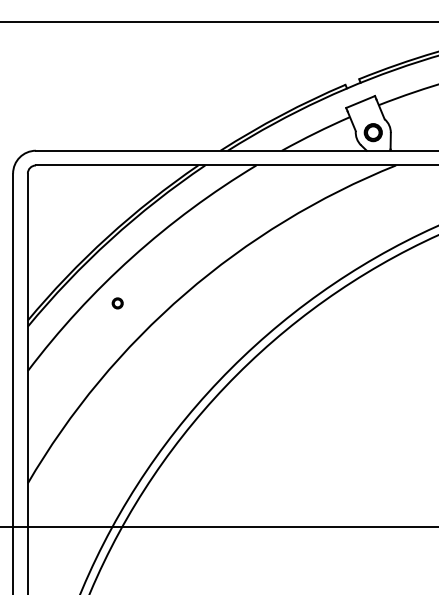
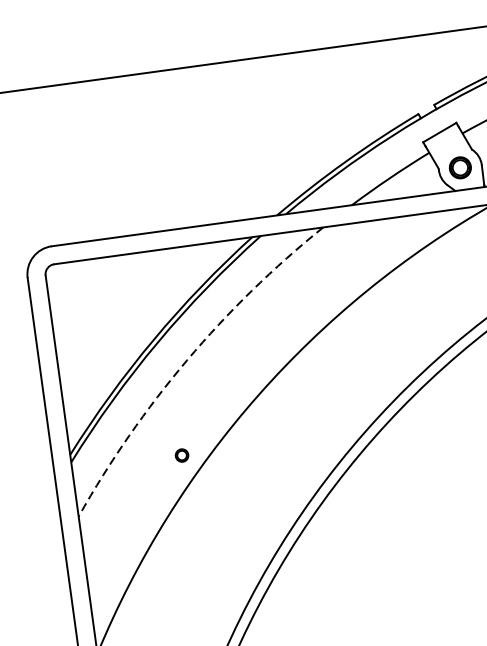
arc: (132, 257) -> (187, 360), solid -> dashed
part: (117, 303) -> (181, 455), moved

